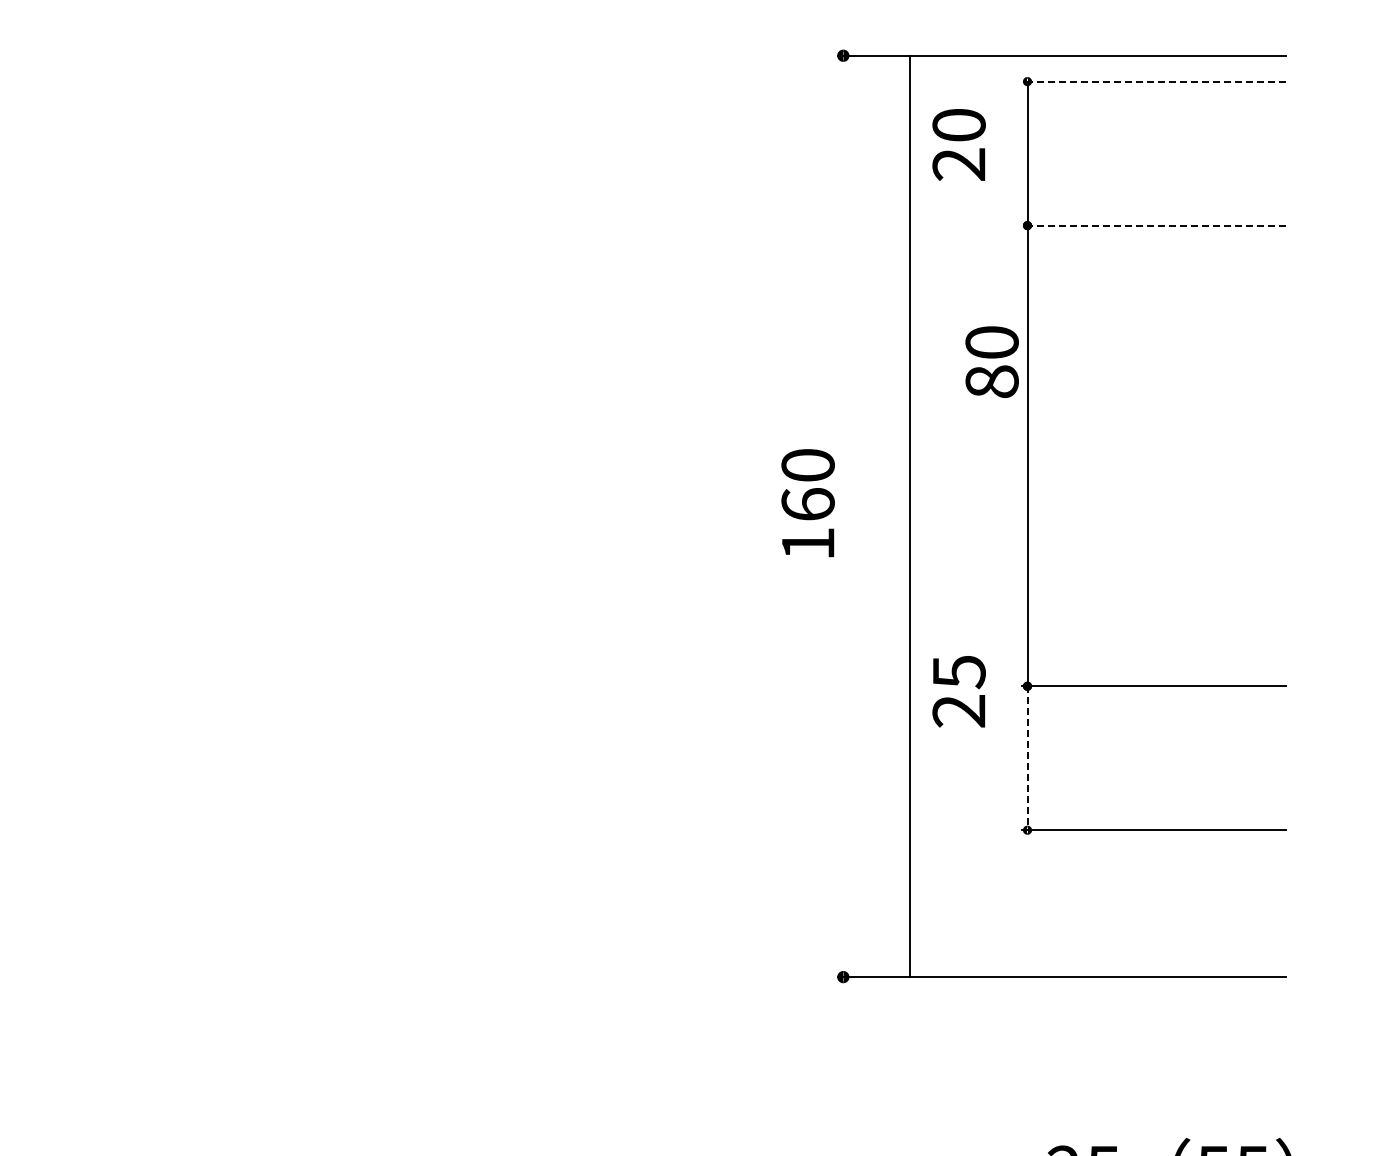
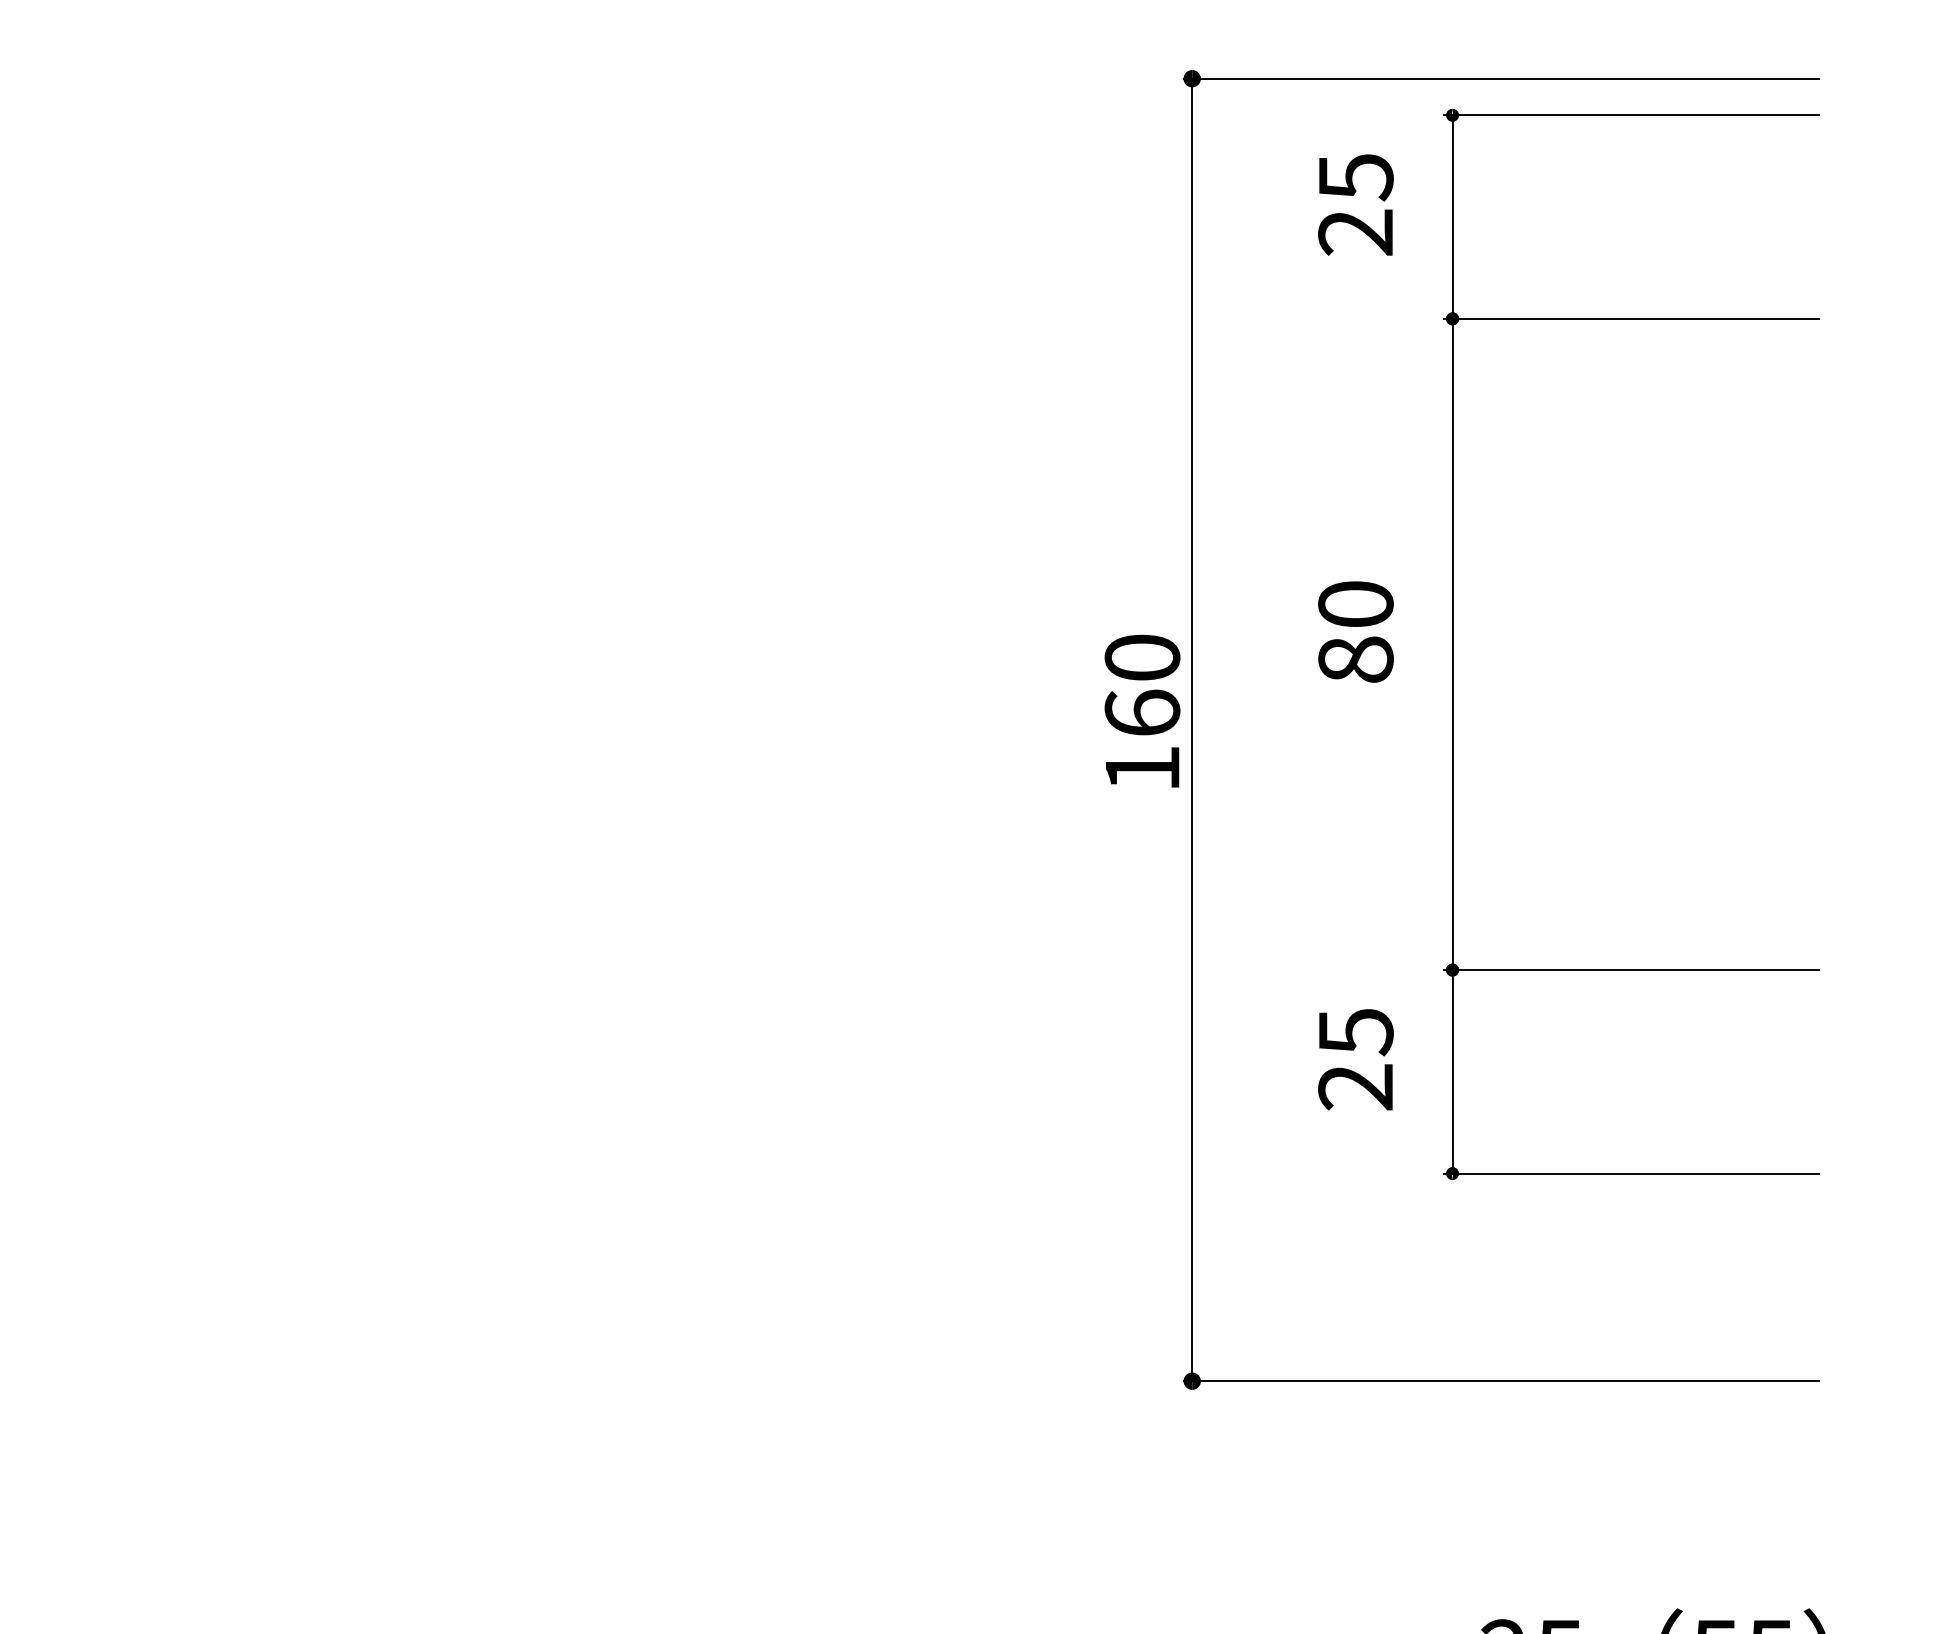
line: (1153, 81) -> (1630, 115), dashed -> solid
text: (958, 125) -> (1354, 177), 20 -> 25
line: (1153, 225) -> (1630, 318), dashed -> solid
text: (991, 361) -> (1354, 631), moved
line: (910, 516) -> (1192, 730), moved
text: (958, 691) -> (1354, 1059), moved
line: (1027, 758) -> (1452, 1072), dashed -> solid

